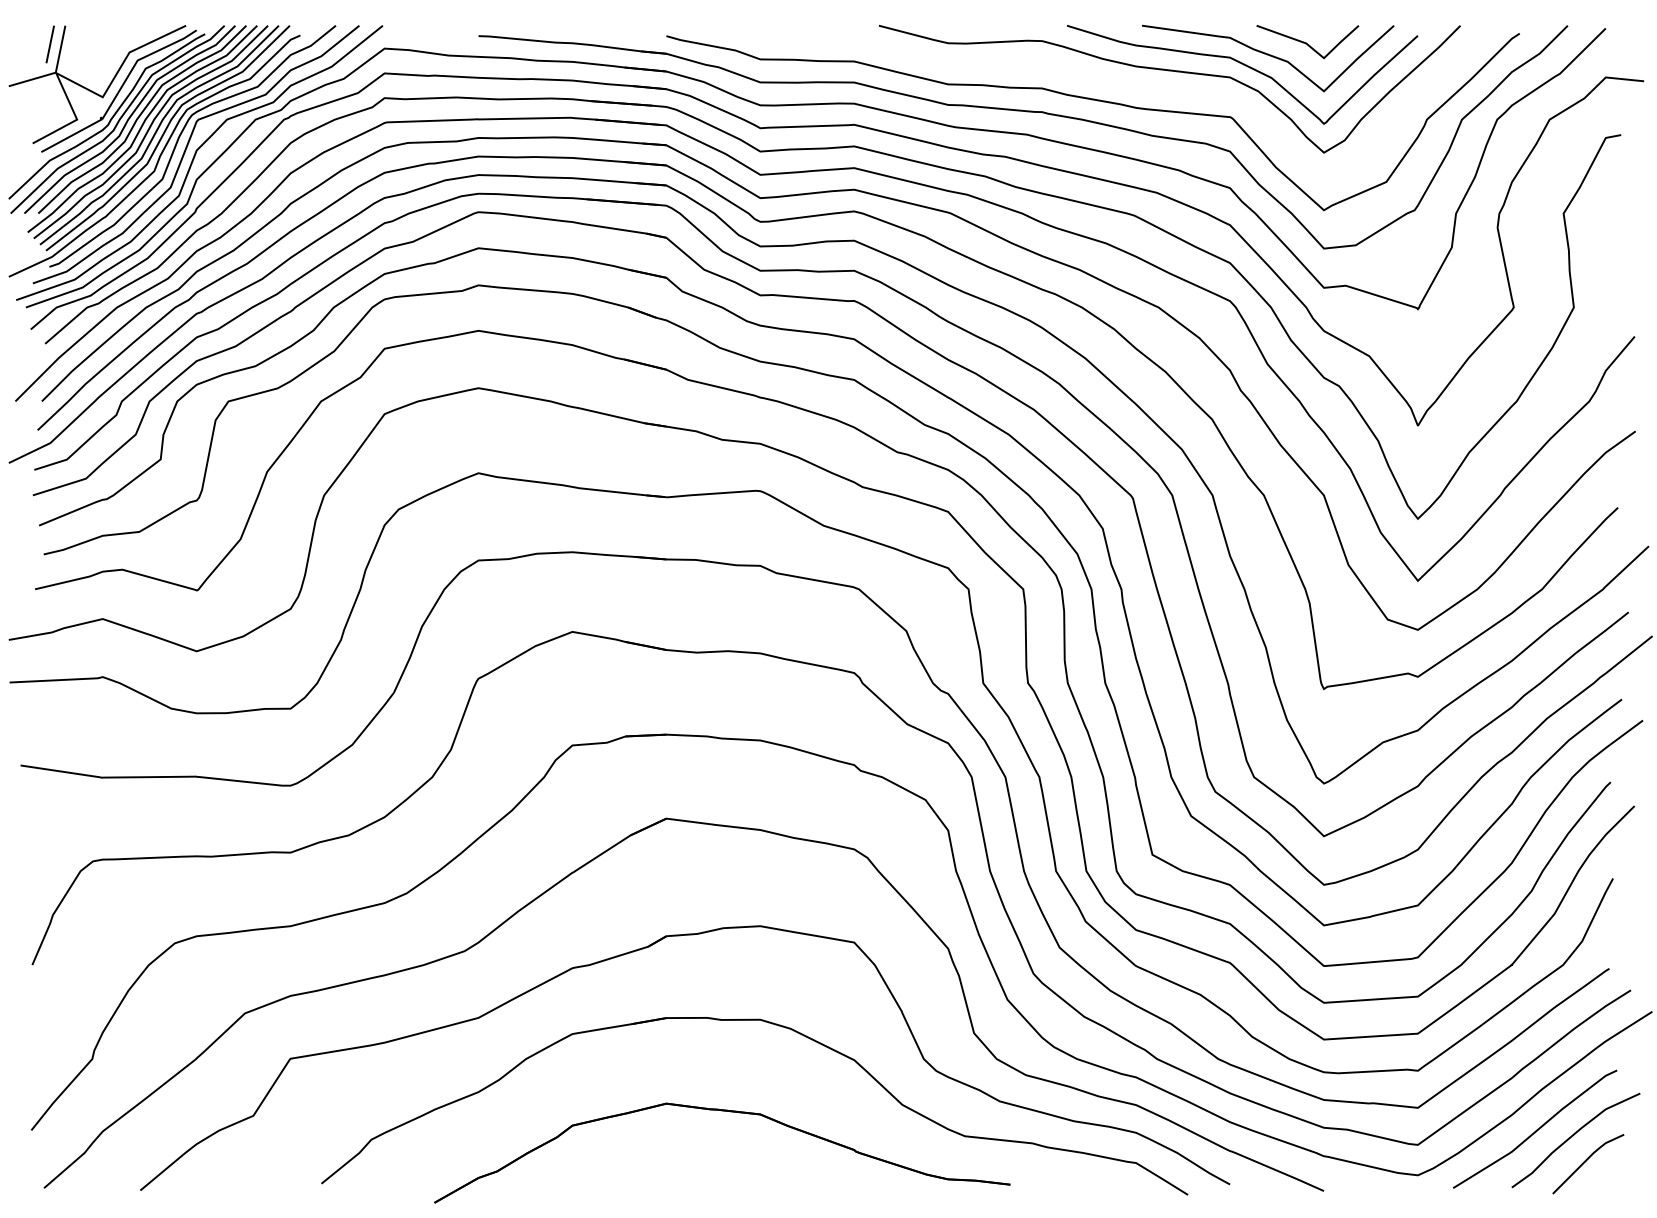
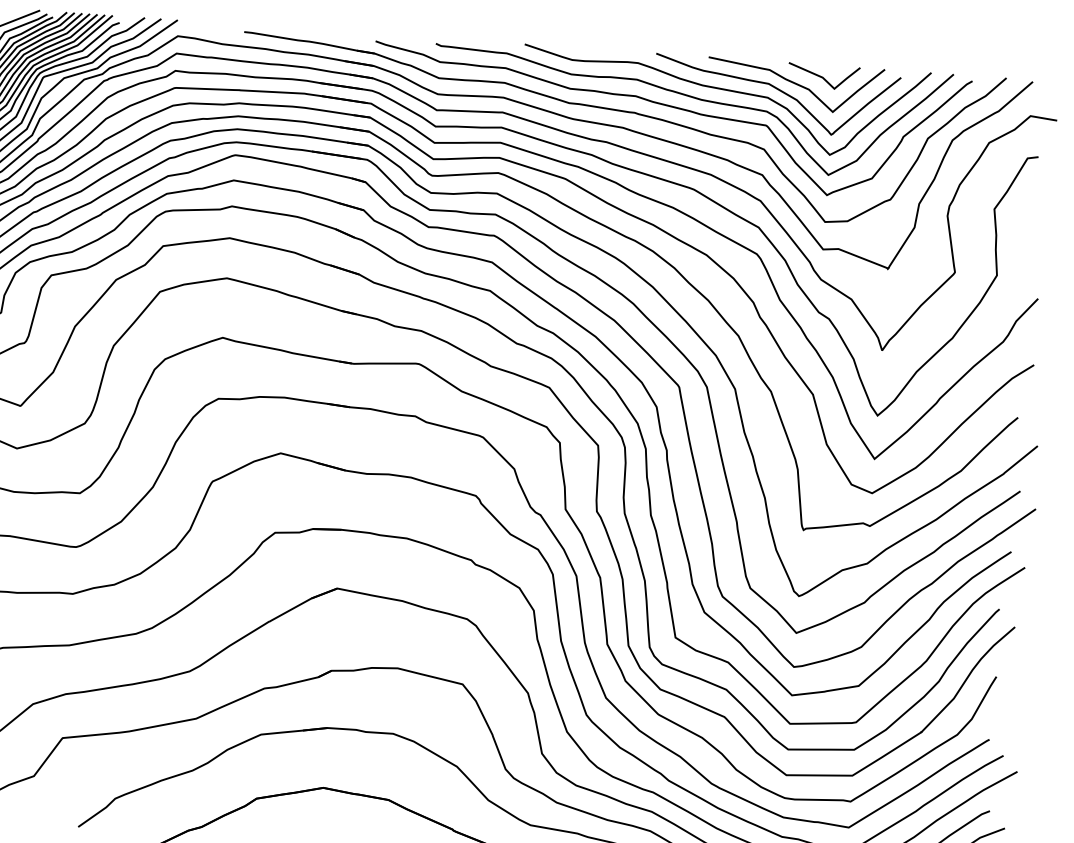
curve: (1127, 86) -> (695, 99), added

